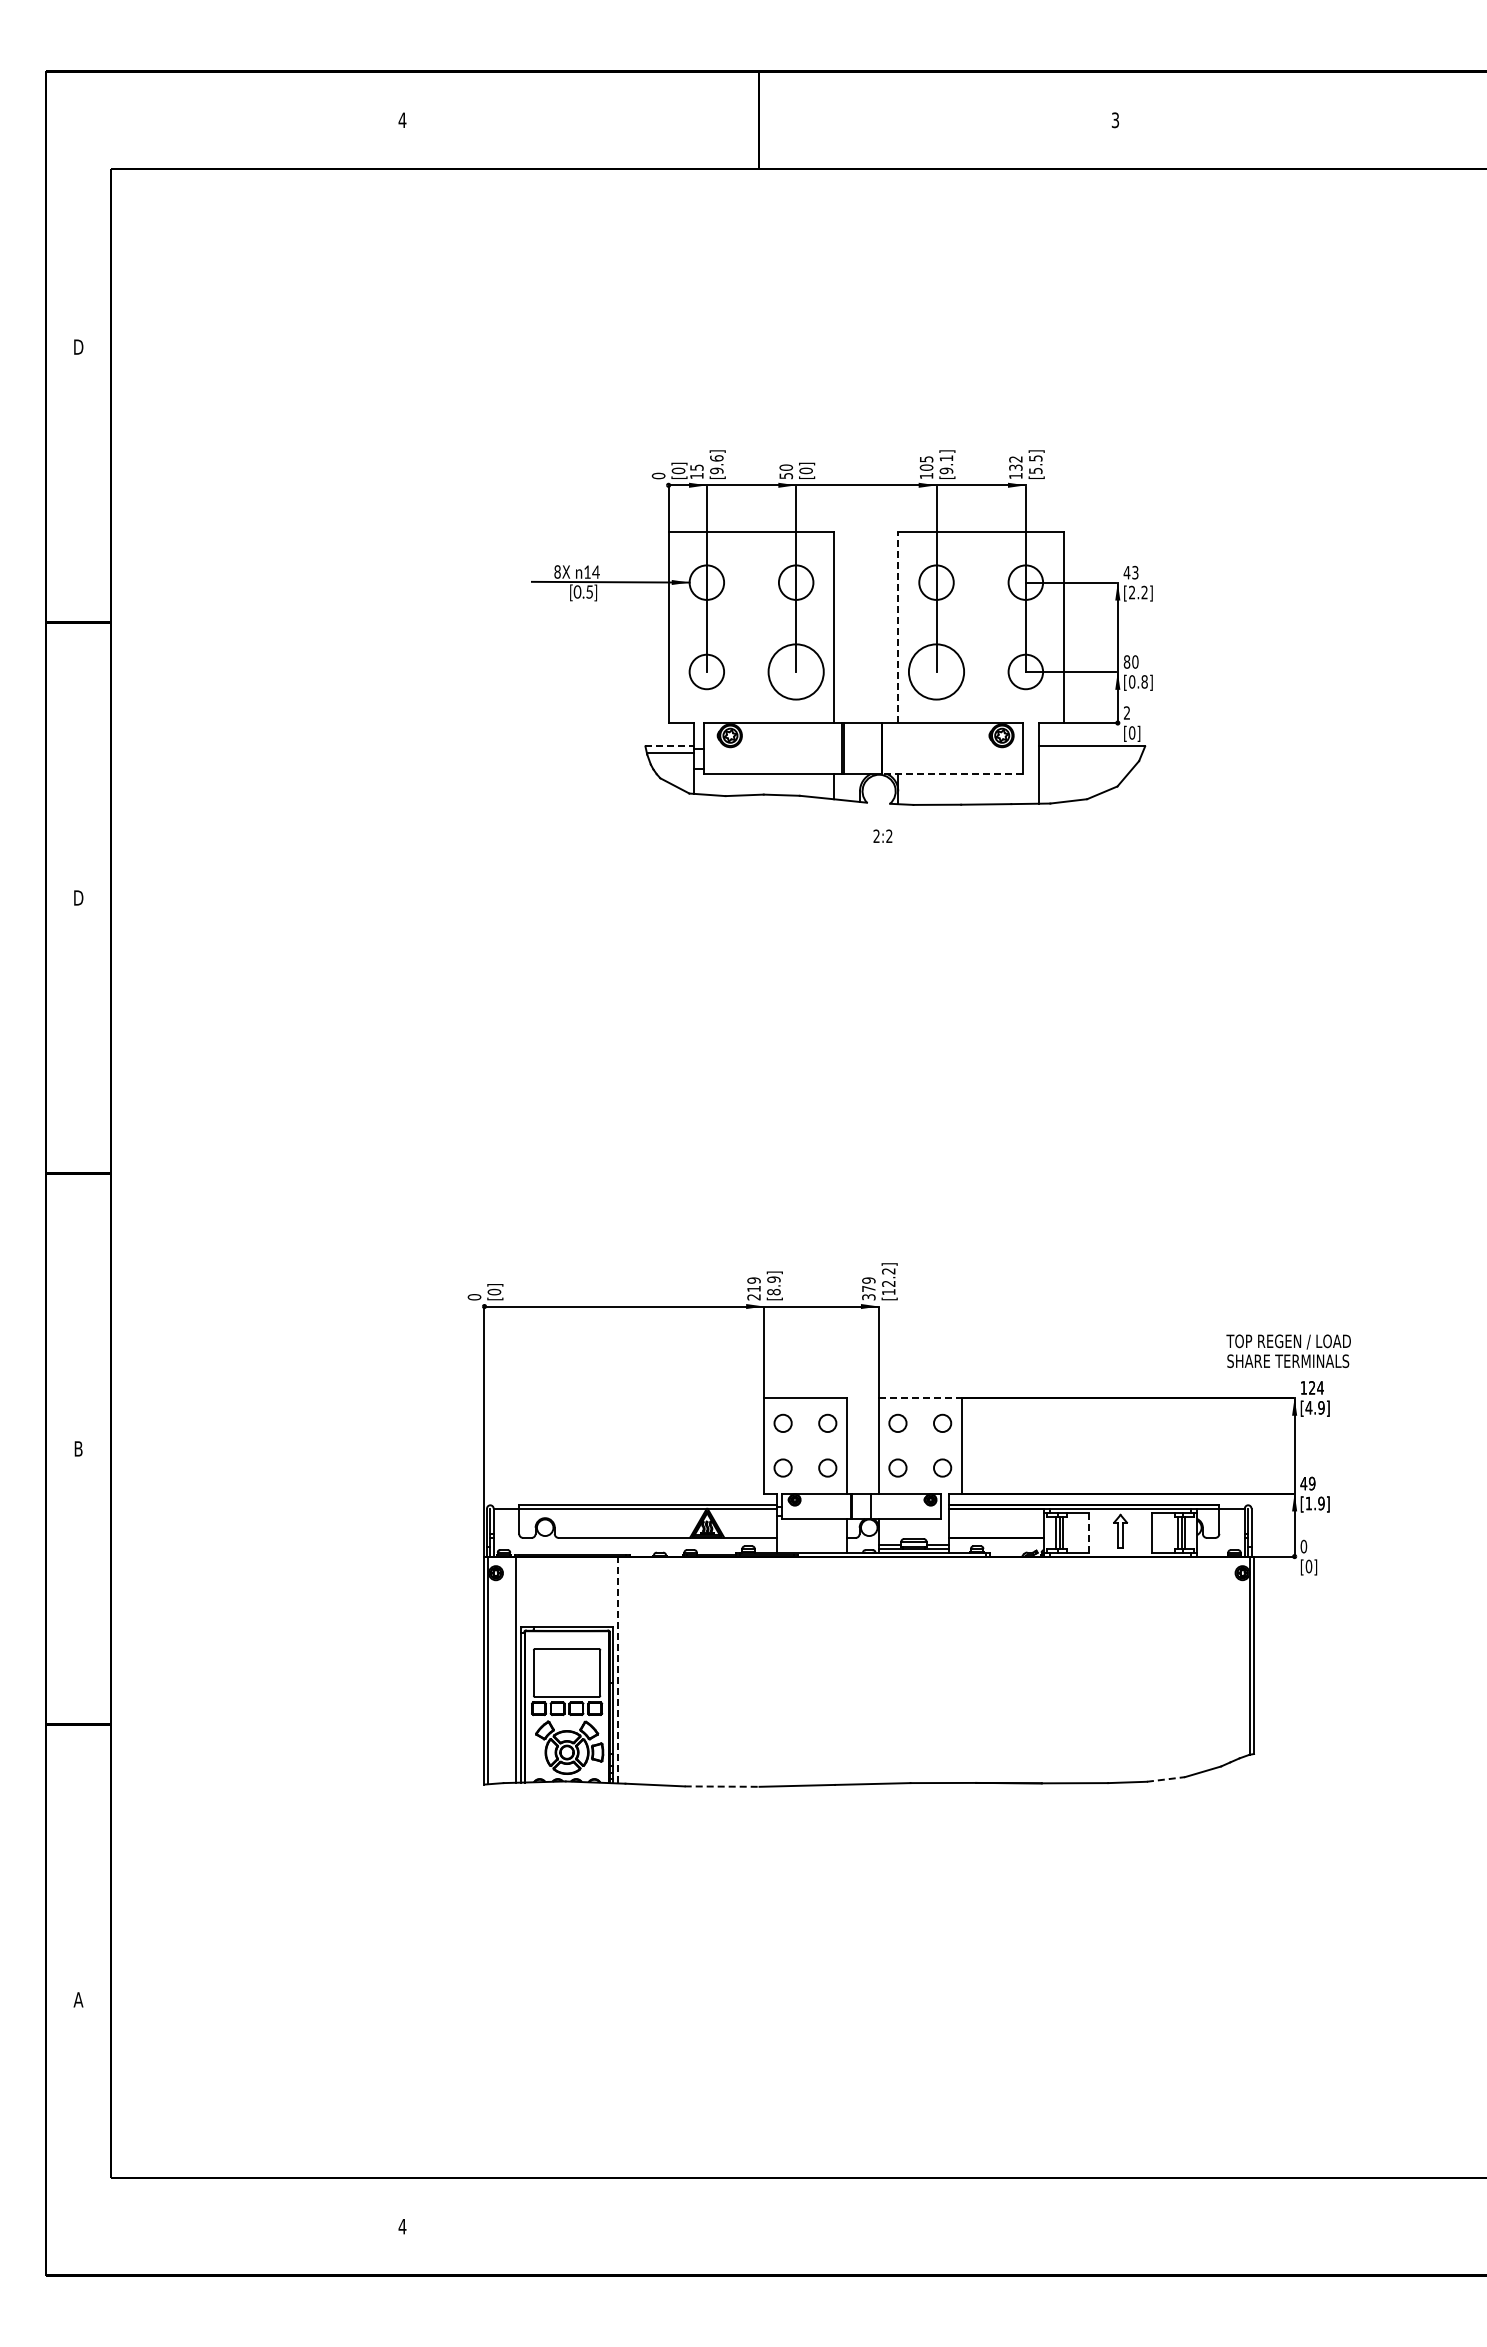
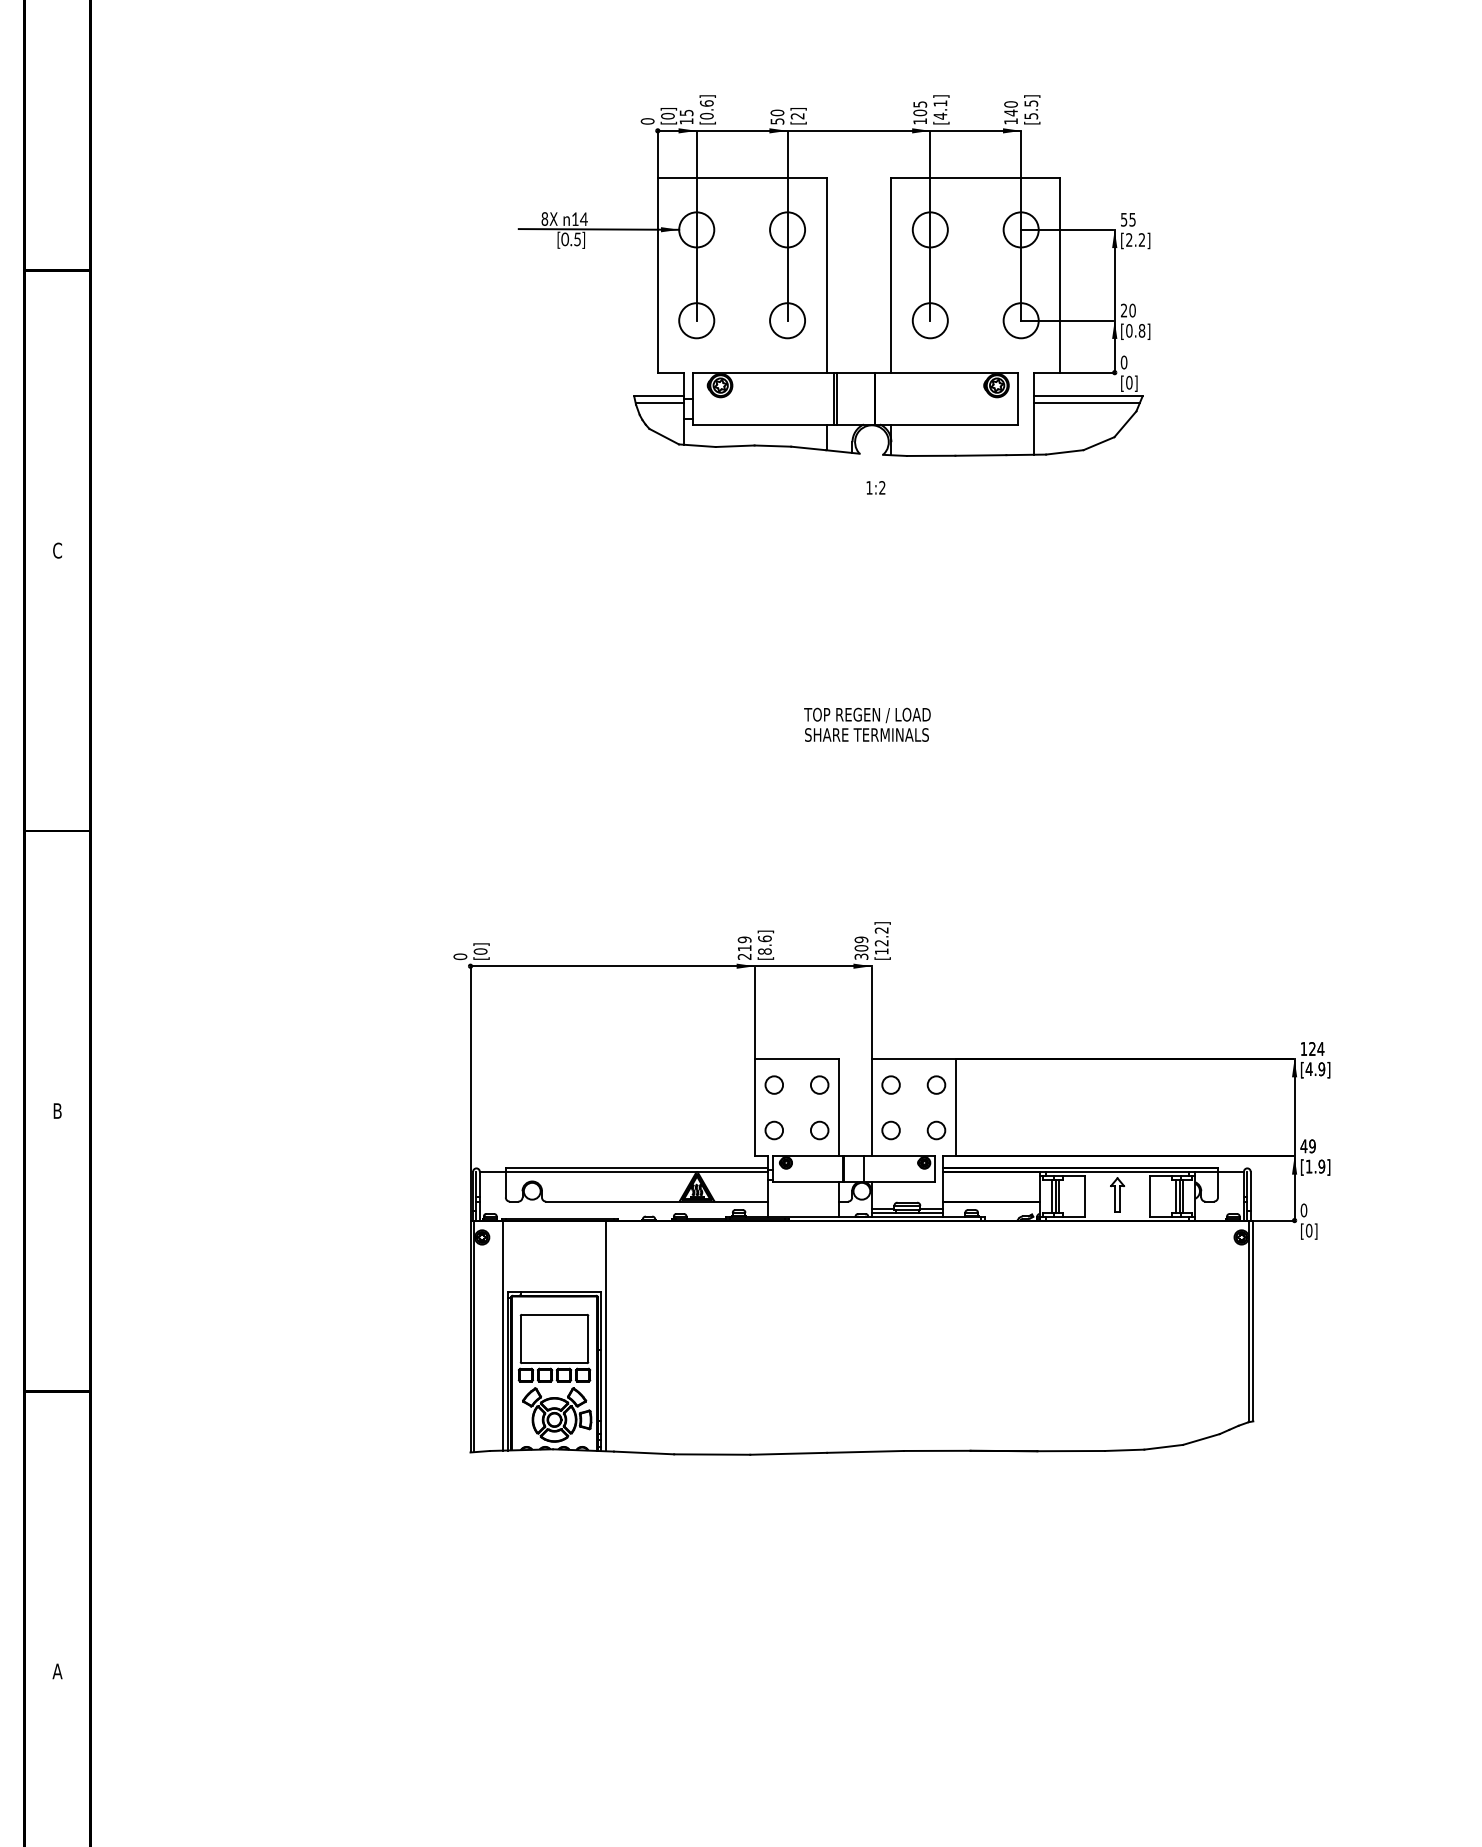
text: (1015, 463) -> (1010, 108), 132 -> 140
text: (716, 470) -> (706, 115), [9.6] -> [0.6]
text: (805, 470) -> (797, 115), [0] -> [2]
text: (946, 470) -> (940, 115), [9.1] -> [4.1]
text: (1130, 572) -> (1127, 219), 43 -> 55
line: (898, 627) -> (891, 275), dashed -> solid
text: (1126, 661) -> (1123, 310), 80 -> 20
circle: (795, 671) -> (786, 320), size x0.62
circle: (936, 671) -> (930, 320), size x0.62
text: (1126, 712) -> (1123, 361), 2 -> 0
line: (670, 746) -> (659, 396), dashed -> solid
line: (1090, 753) -> (1086, 403), added
line: (951, 774) -> (945, 425), dashed -> solid
text: (876, 835) -> (869, 487), 2:2 -> 1:2
text: (78, 897) -> (57, 550), D -> C
text: (773, 1279) -> (764, 938), [8.9] -> [8.6]
text: (868, 1288) -> (861, 947), 379 -> 309
text: (1288, 1350) -> (867, 724), moved
line: (920, 1397) -> (914, 1058), dashed -> solid
line: (1088, 1532) -> (1084, 1196), dashed -> solid
line: (617, 1669) -> (605, 1335), dashed -> solid
line: (1166, 1779) -> (1164, 1447), dashed -> solid
line: (722, 1786) -> (712, 1454), dashed -> solid

